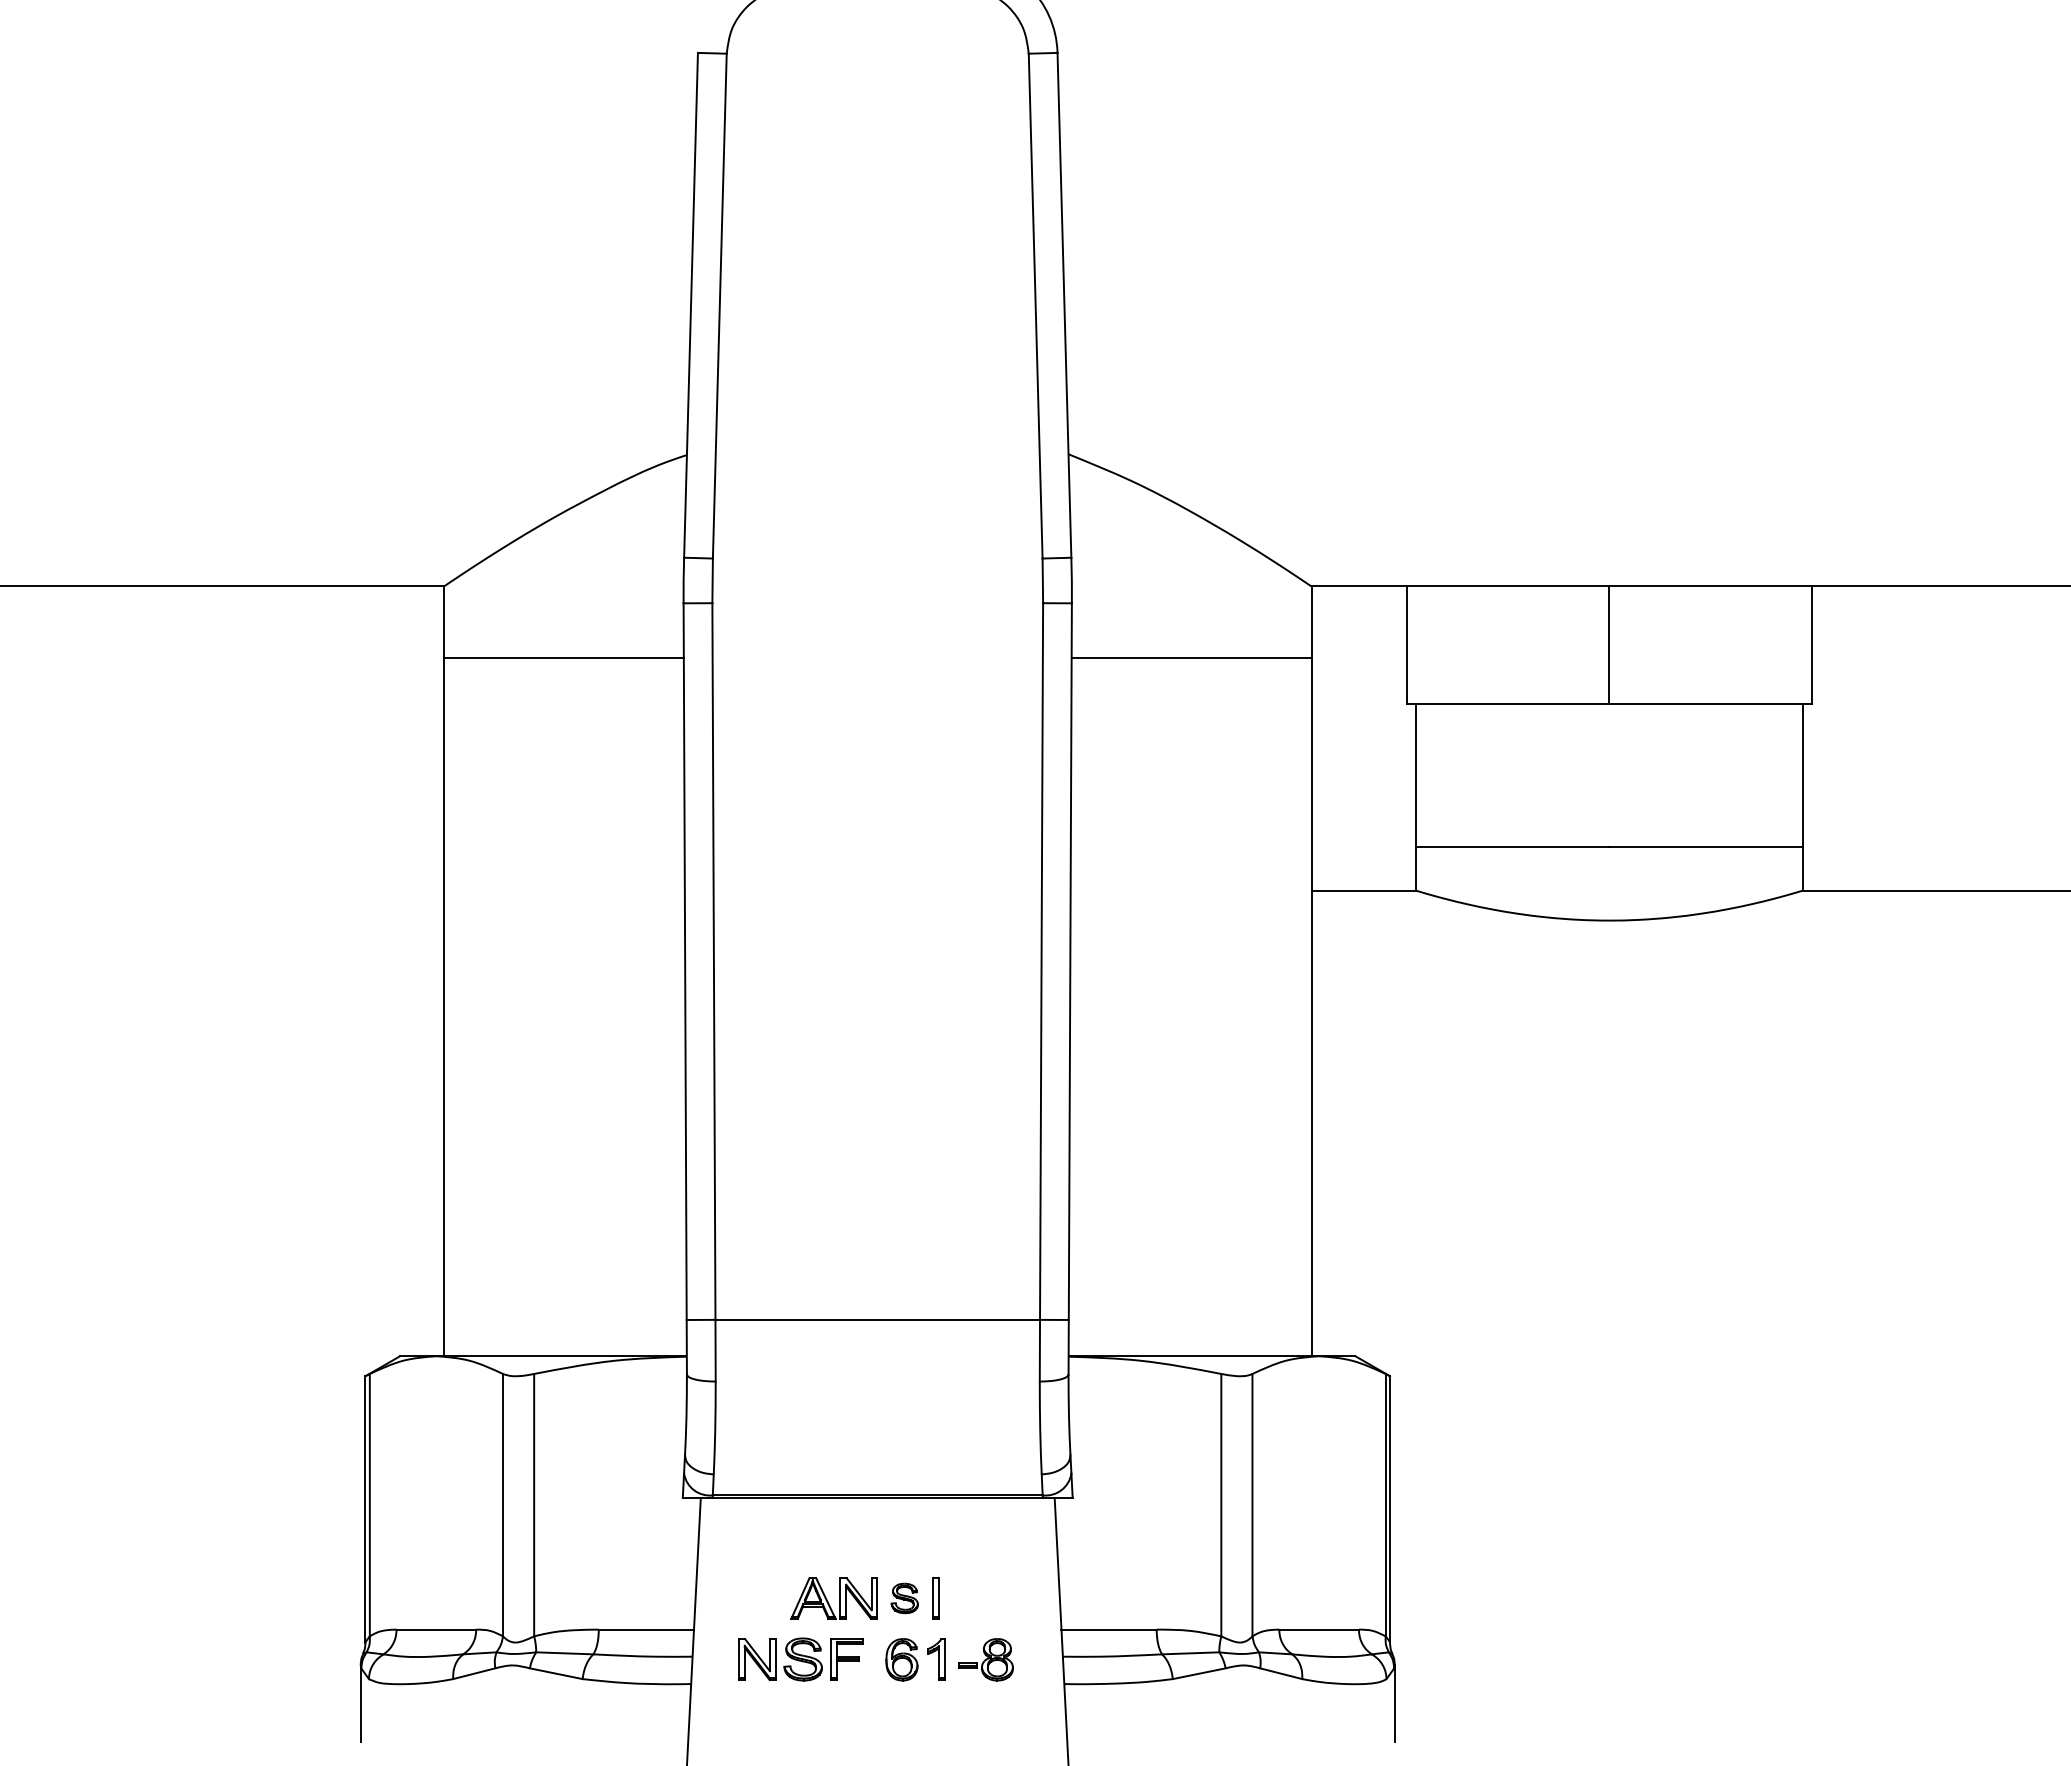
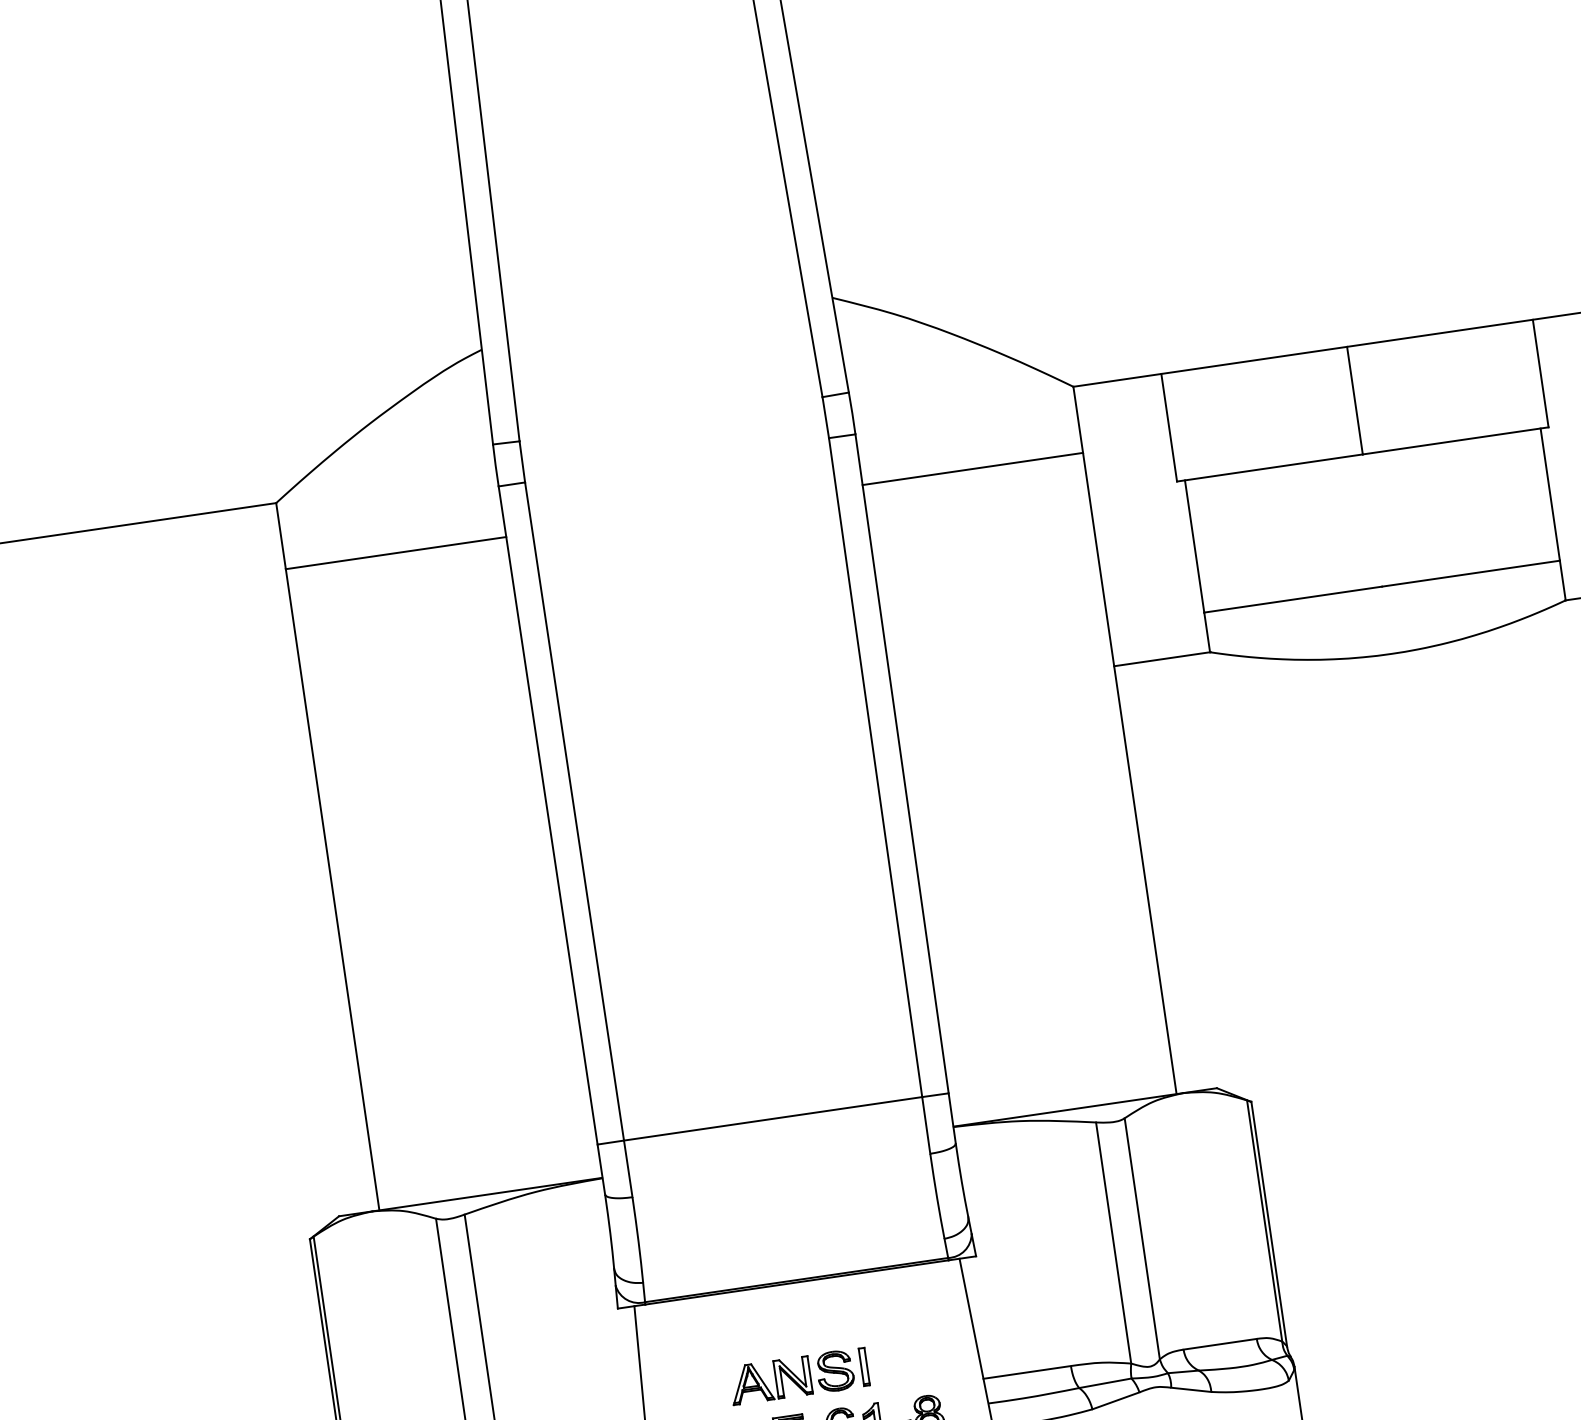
part: (904, 1598) -> (835, 1371), size x1.43

